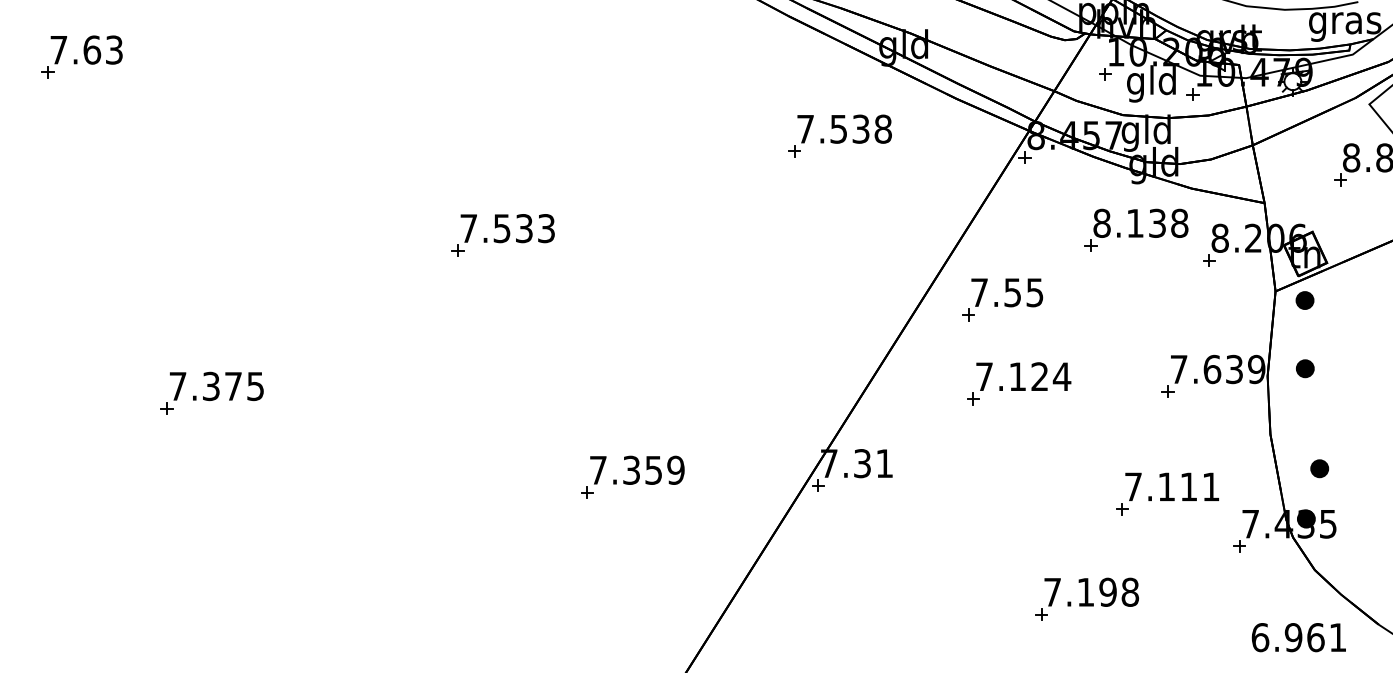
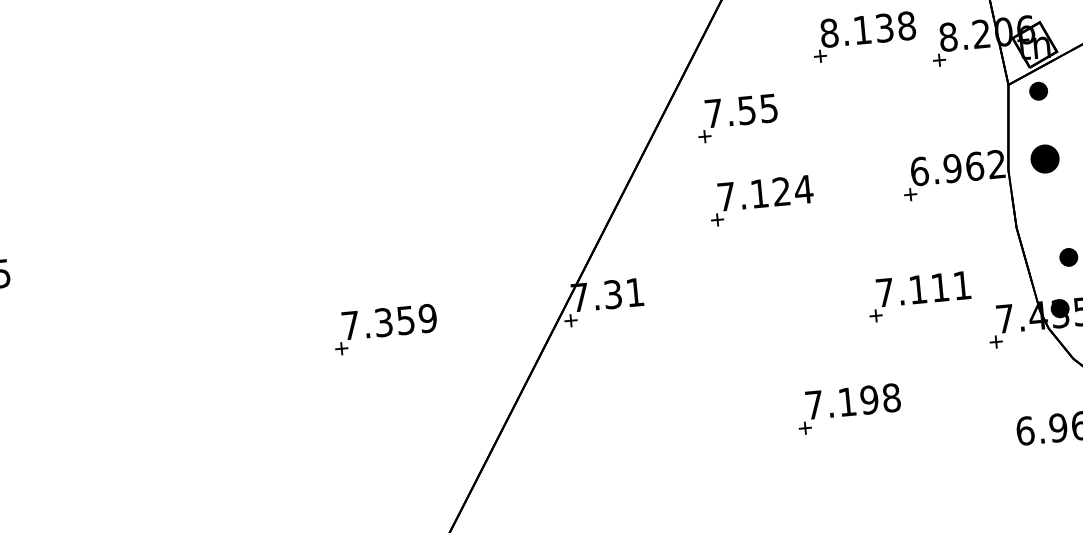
part: (502, 235) -> (233, 100), removed
part: (1305, 368) -> (1045, 158), size x1.6
text: (1217, 369) -> (957, 168), 7.639 -> 6.962

